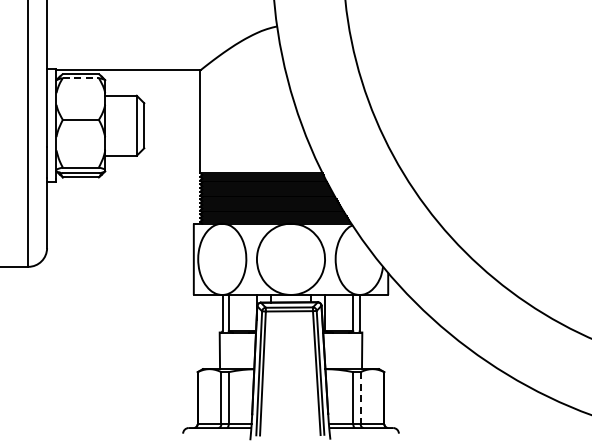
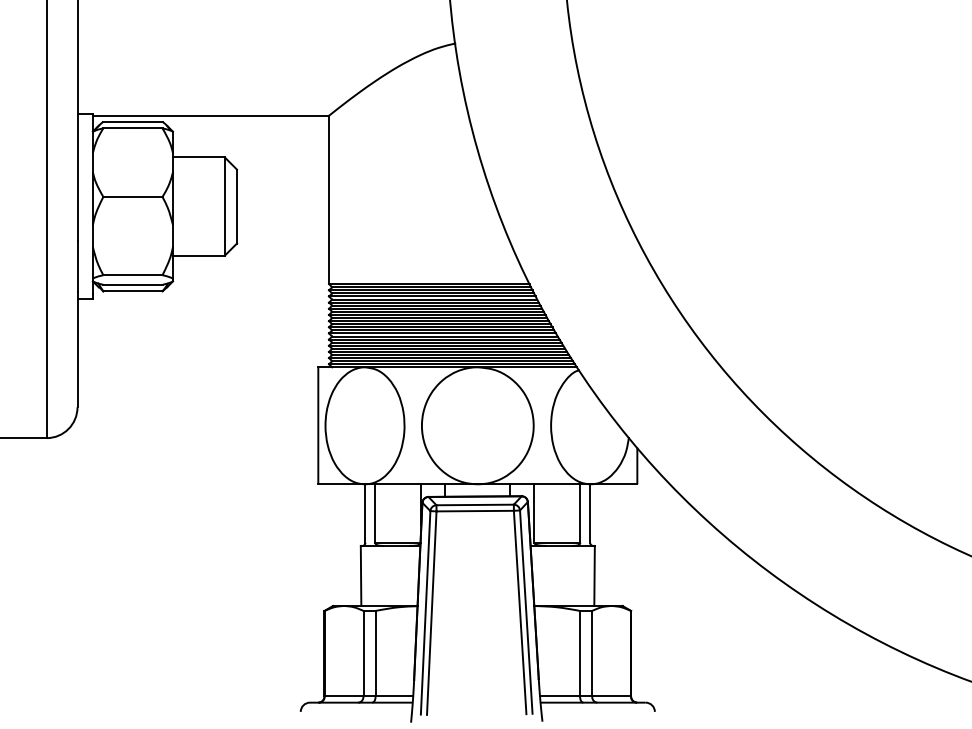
line: (81, 78) -> (133, 128), dashed -> solid
line: (360, 398) -> (591, 654), dashed -> solid

